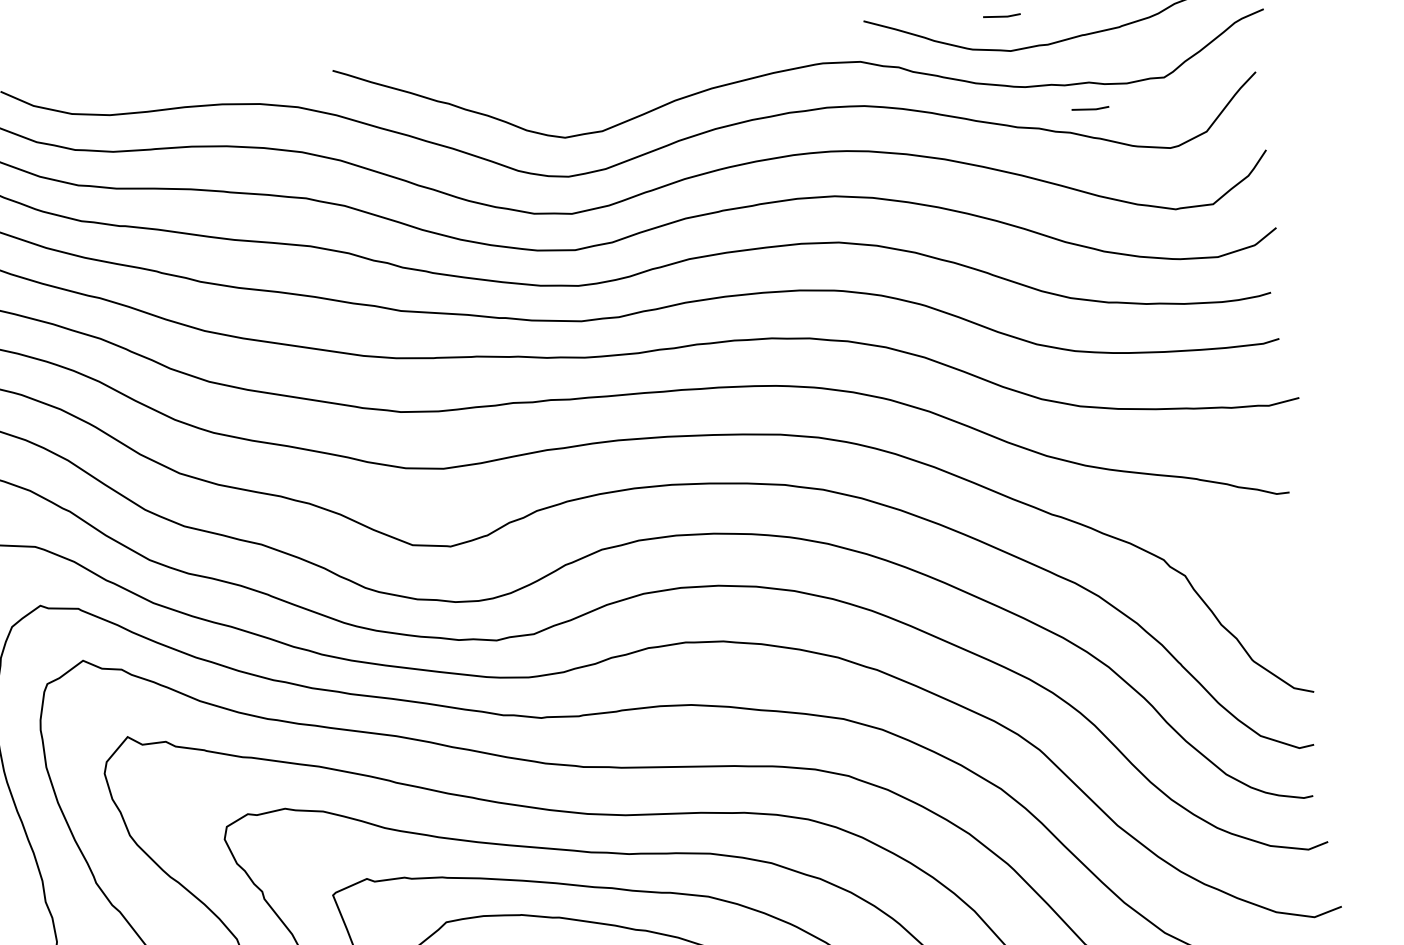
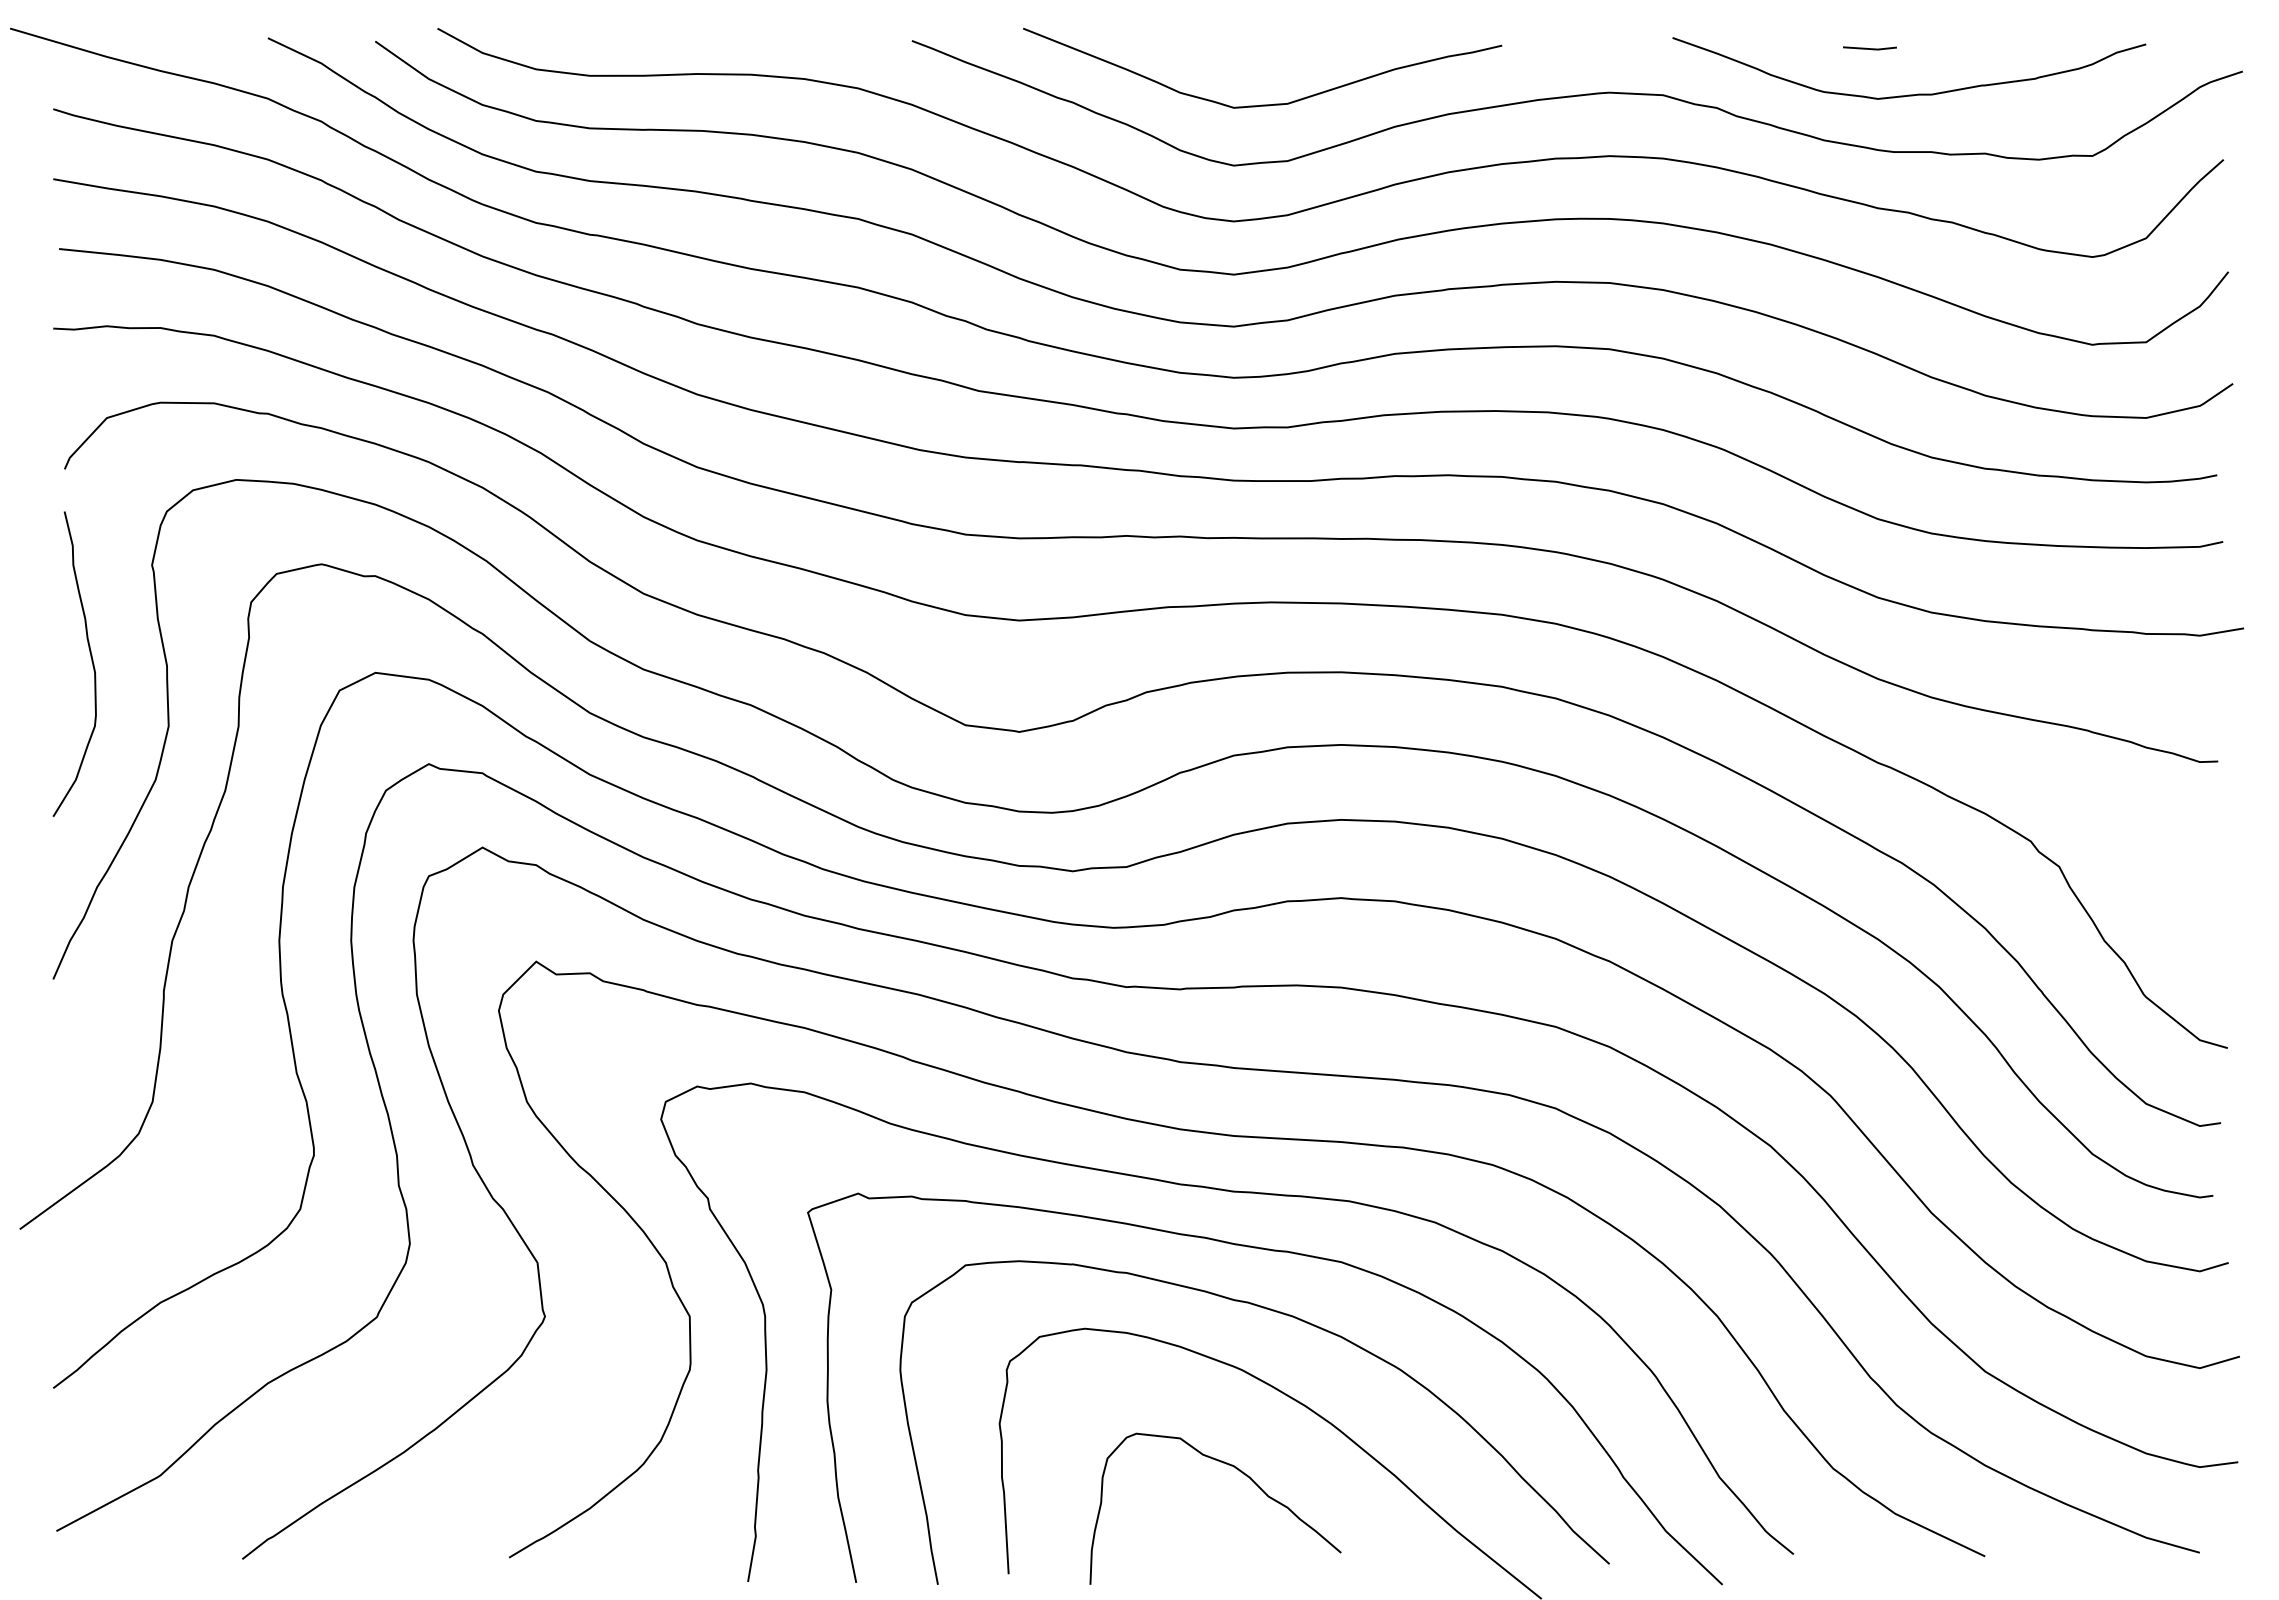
curve: (581, 93) -> (1262, 104), added
line: (1090, 109) -> (1983, 191), removed

